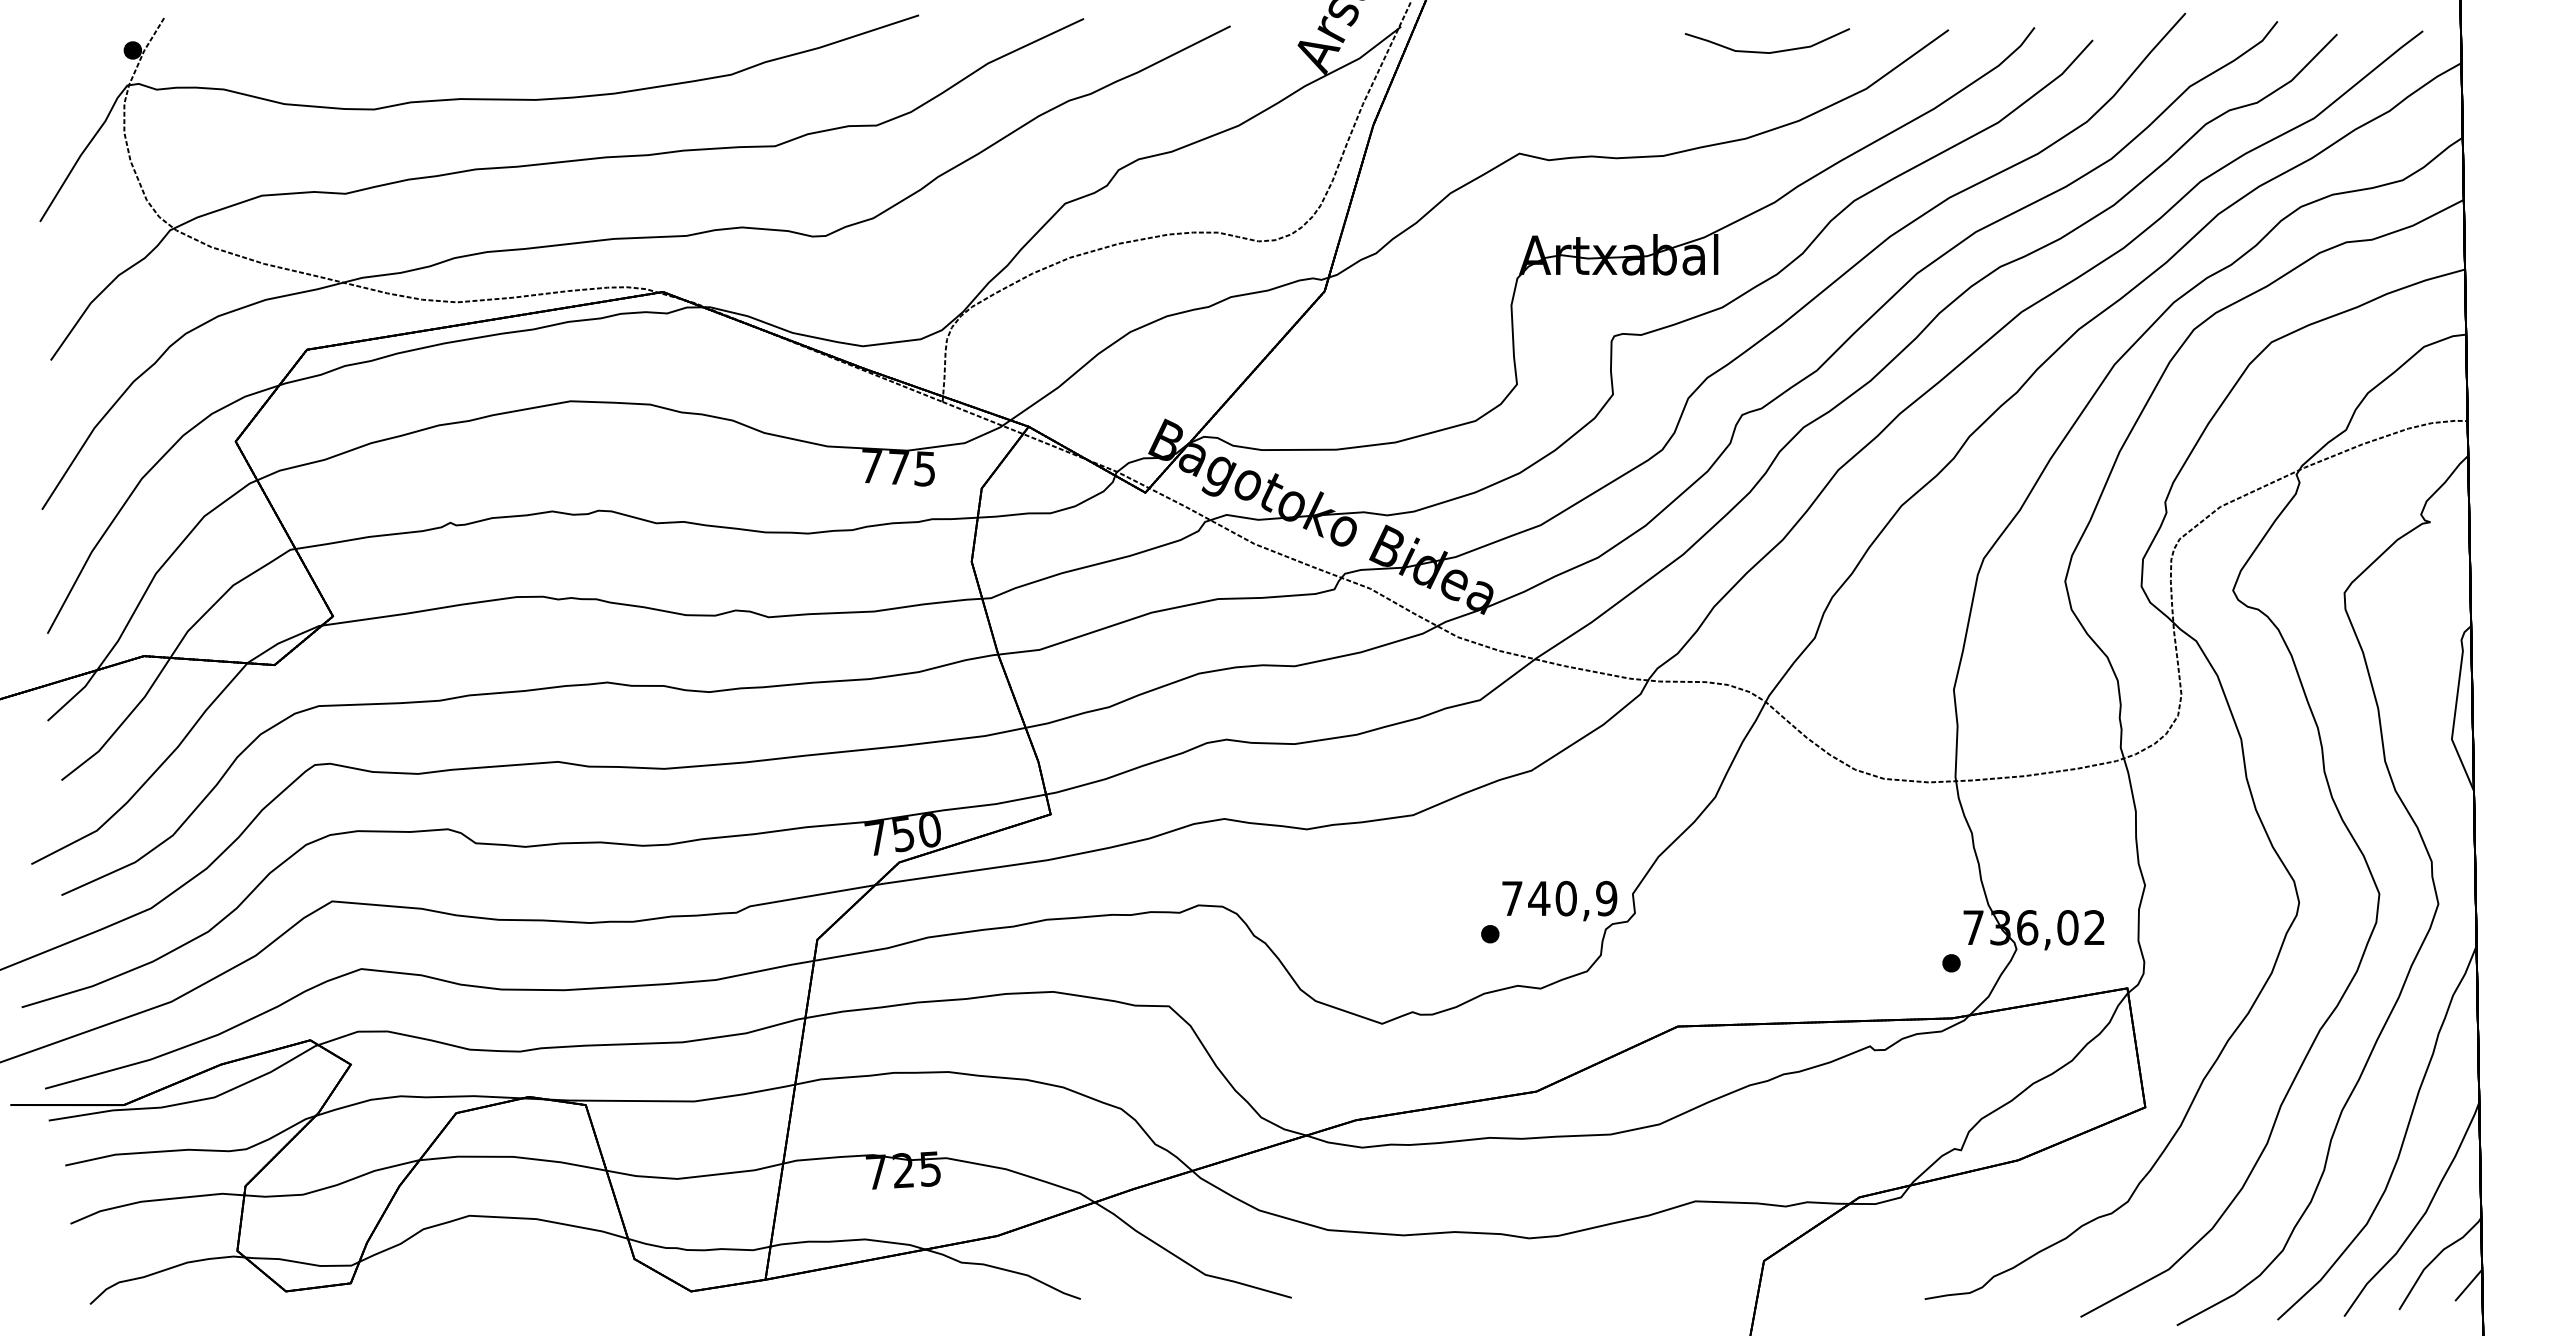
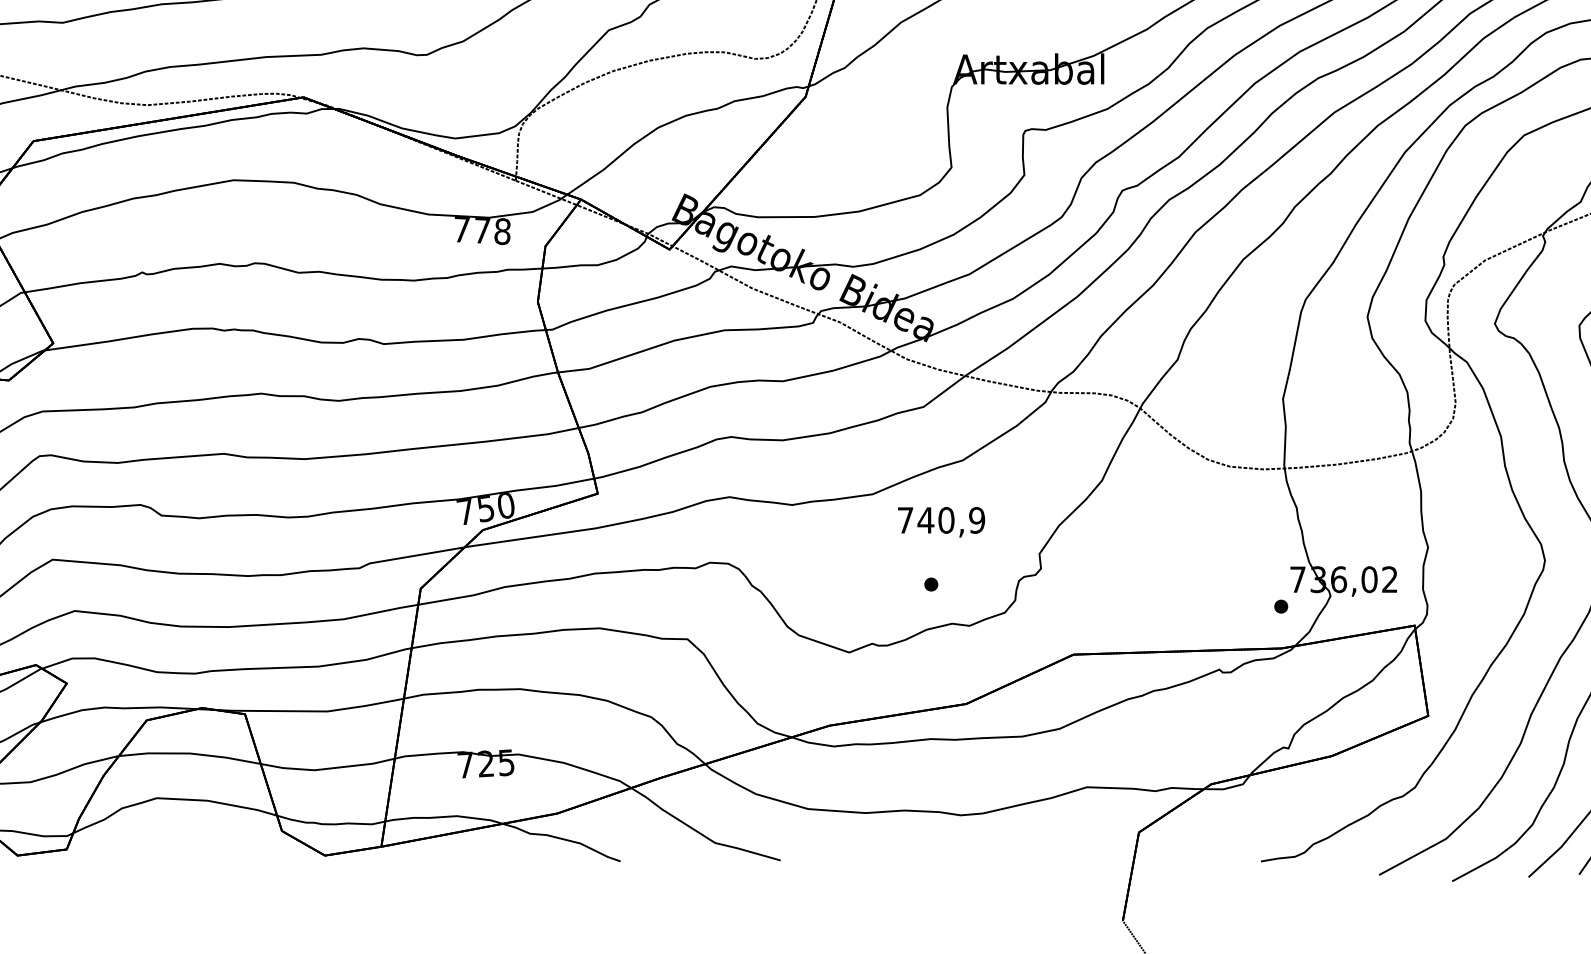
text: (924, 468) -> (502, 231), 775 -> 778
text: (1559, 900) -> (941, 521), moved

